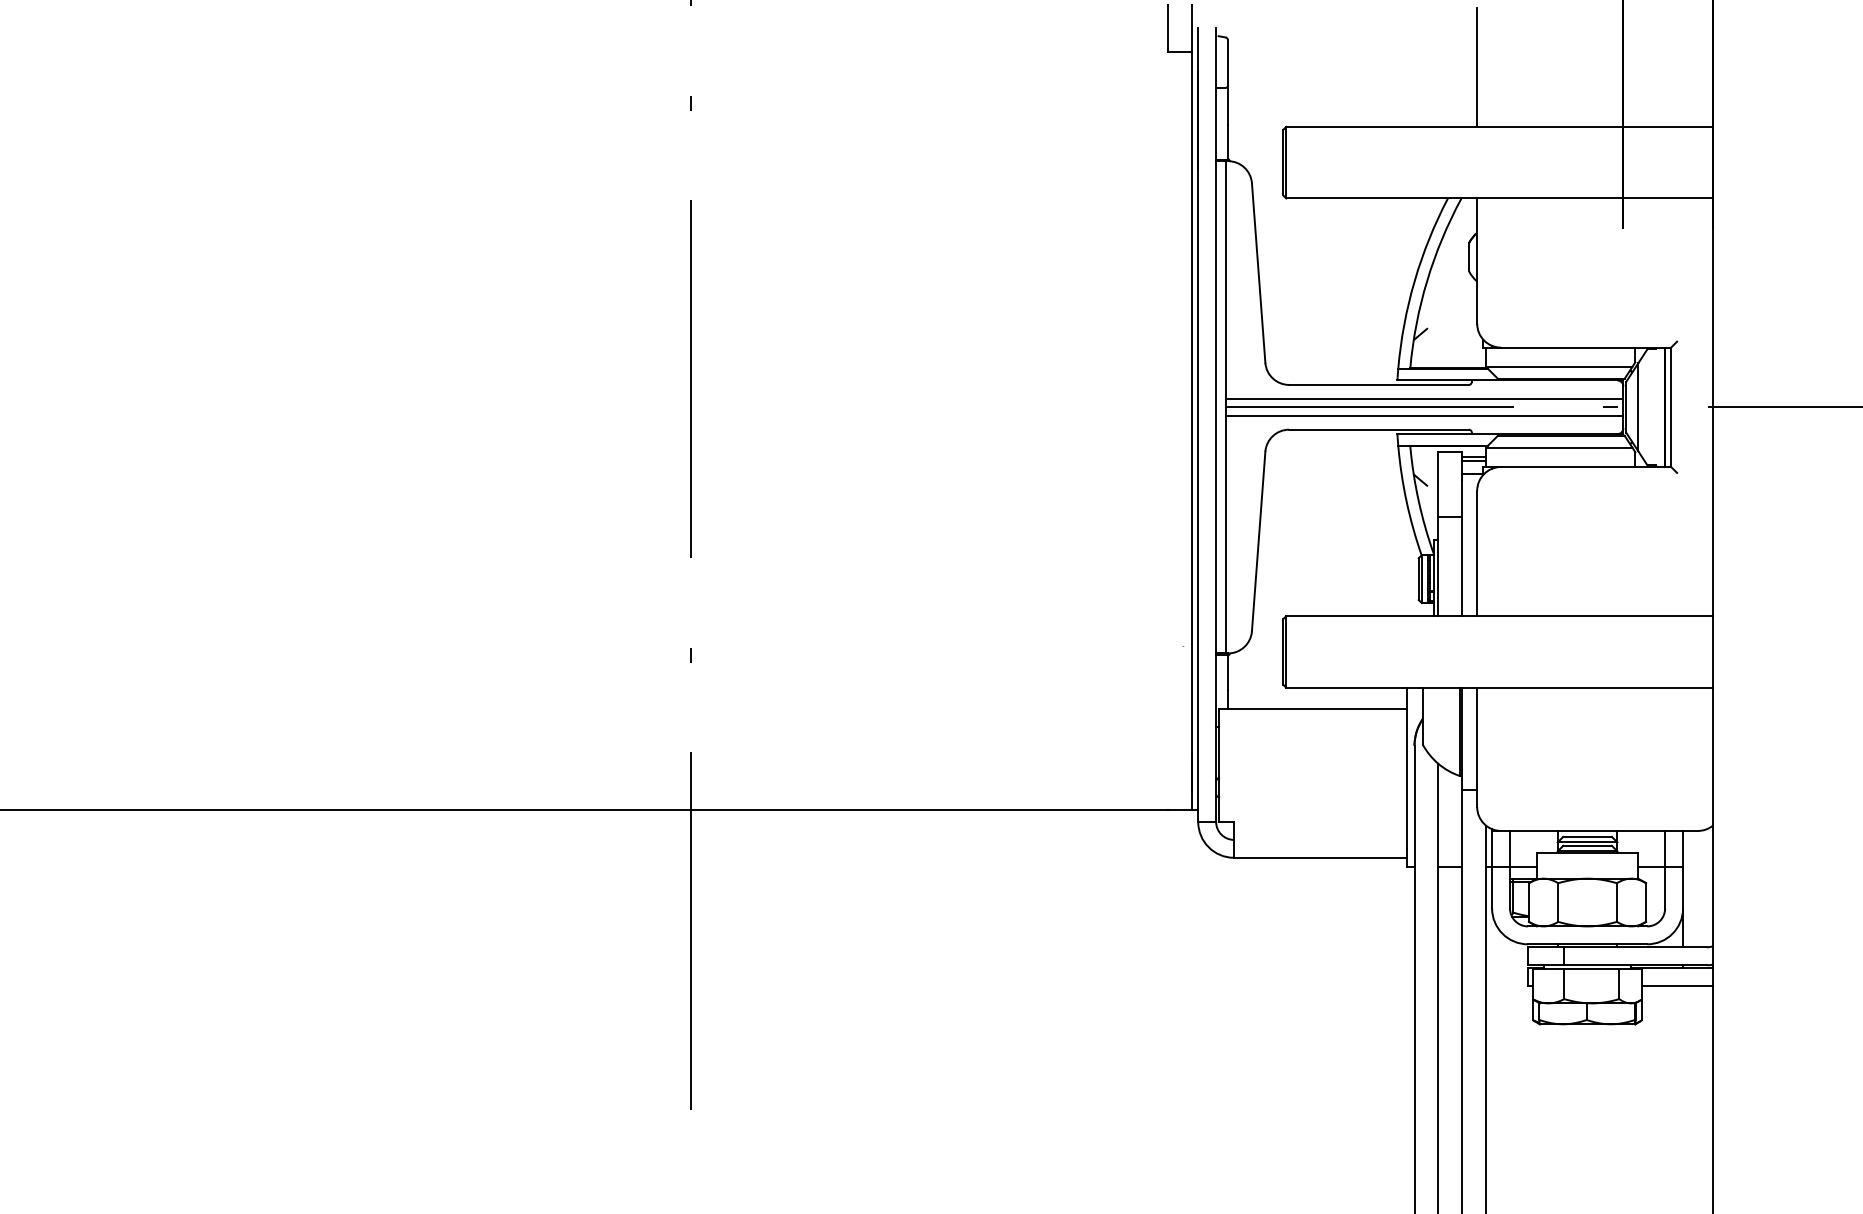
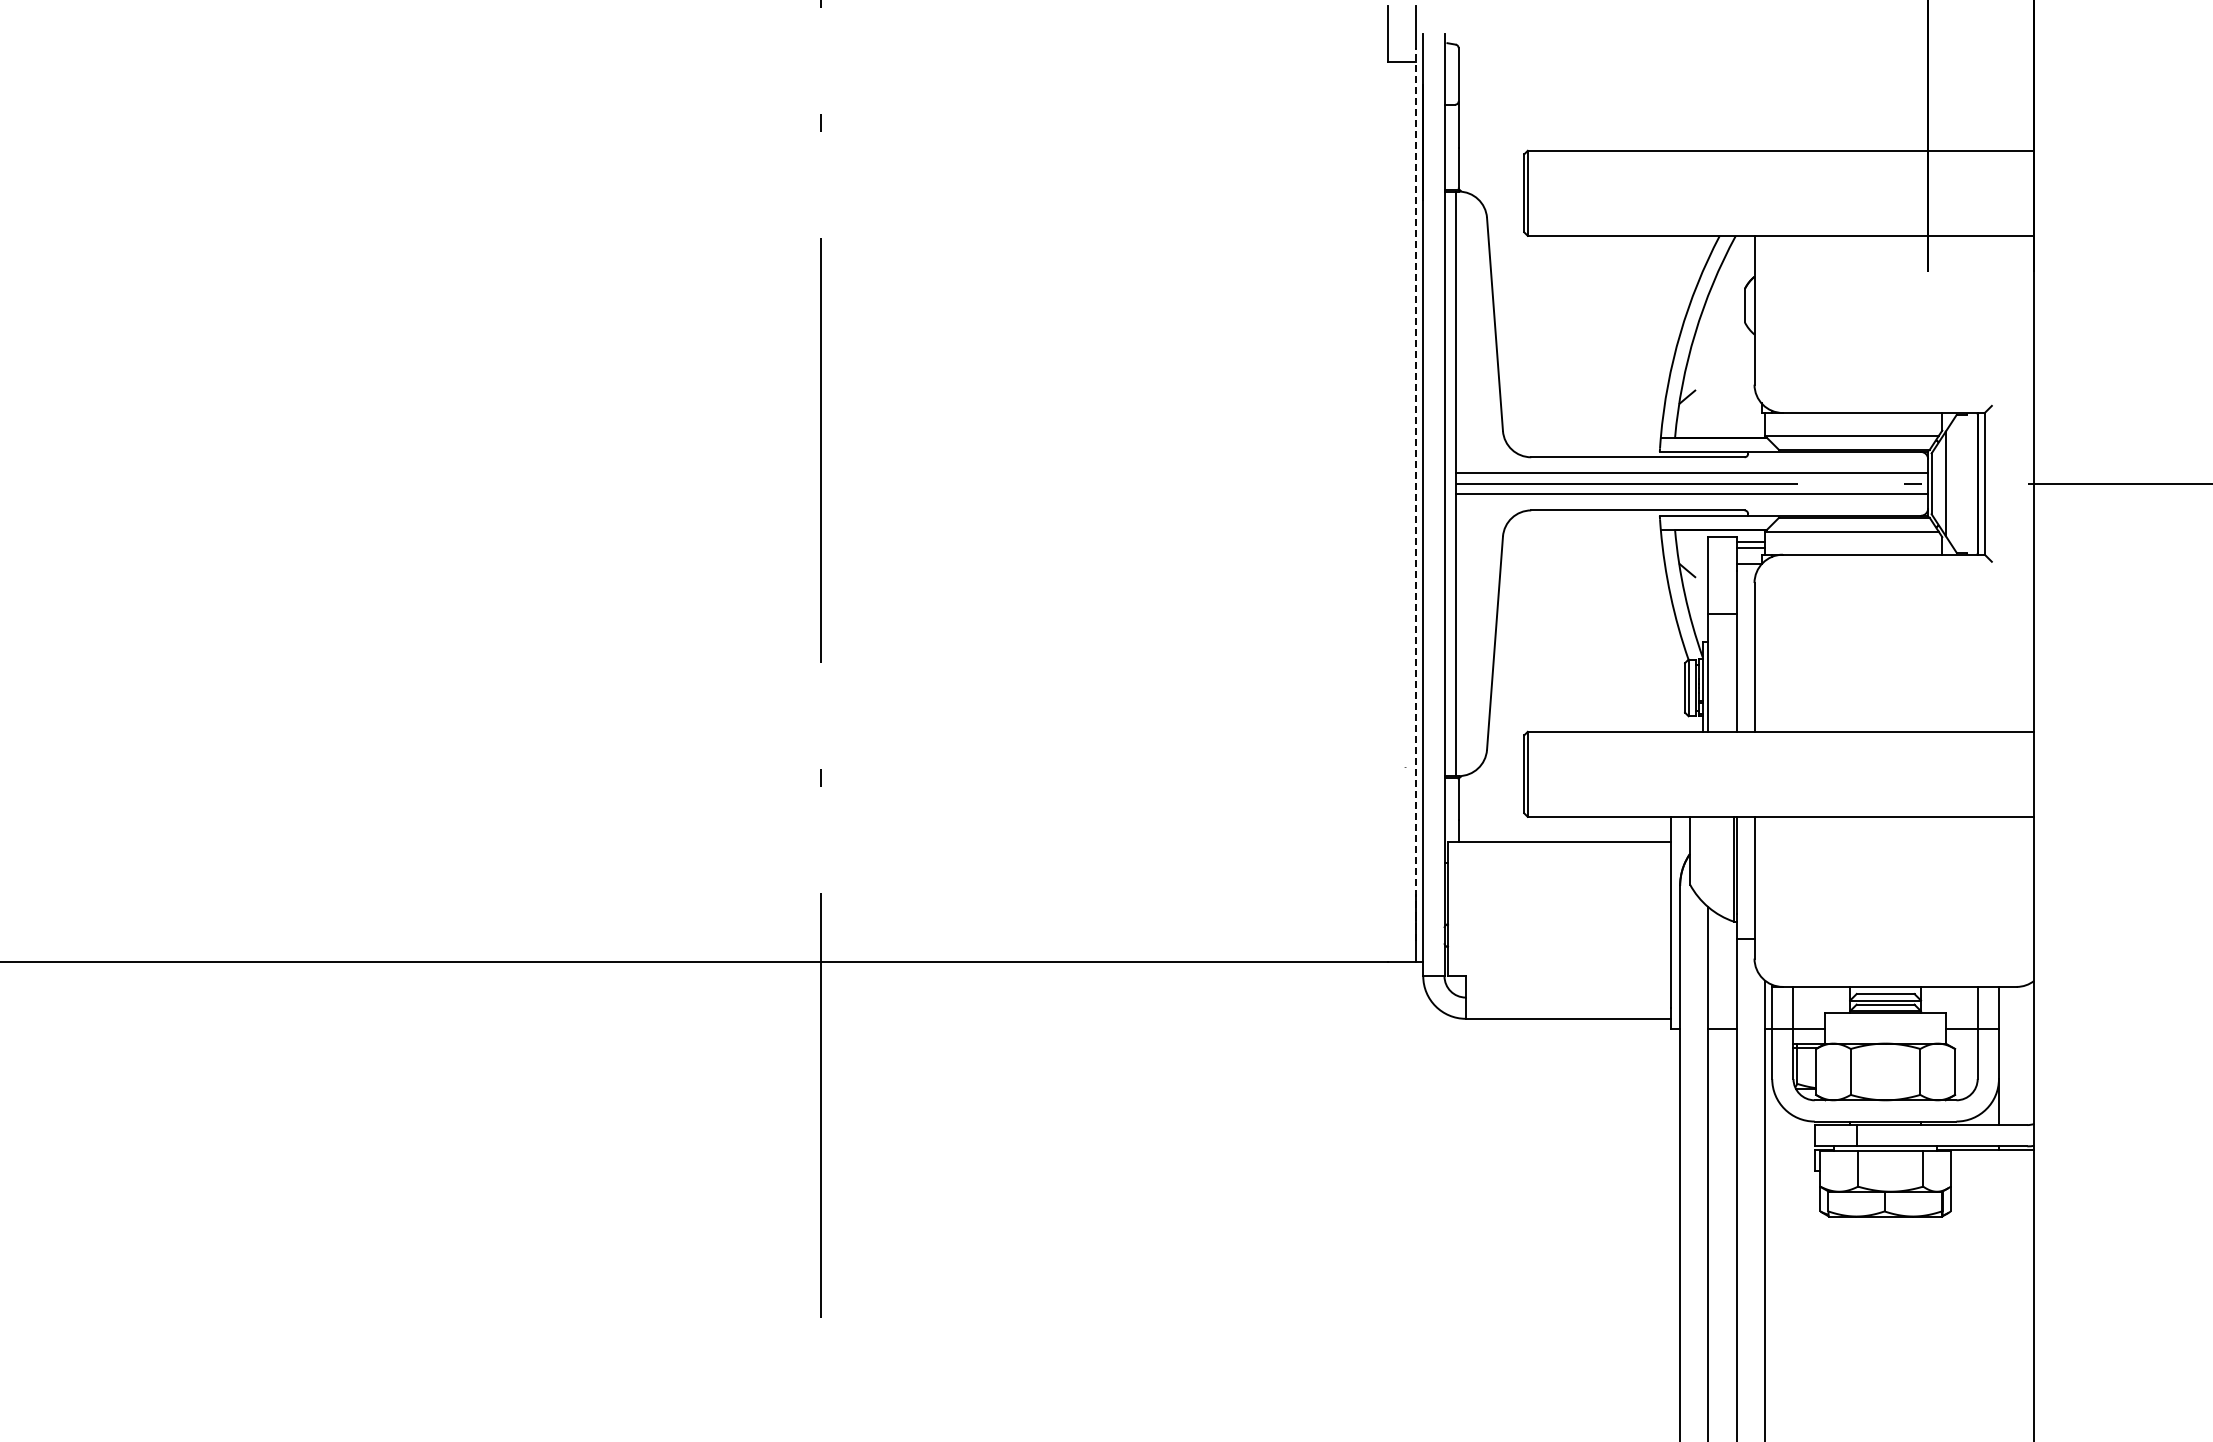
line: (1477, 66) -> (1754, 79), removed
line: (1192, 415) -> (1416, 493), solid -> dashed
line: (1677, 986) -> (1992, 1171), removed

